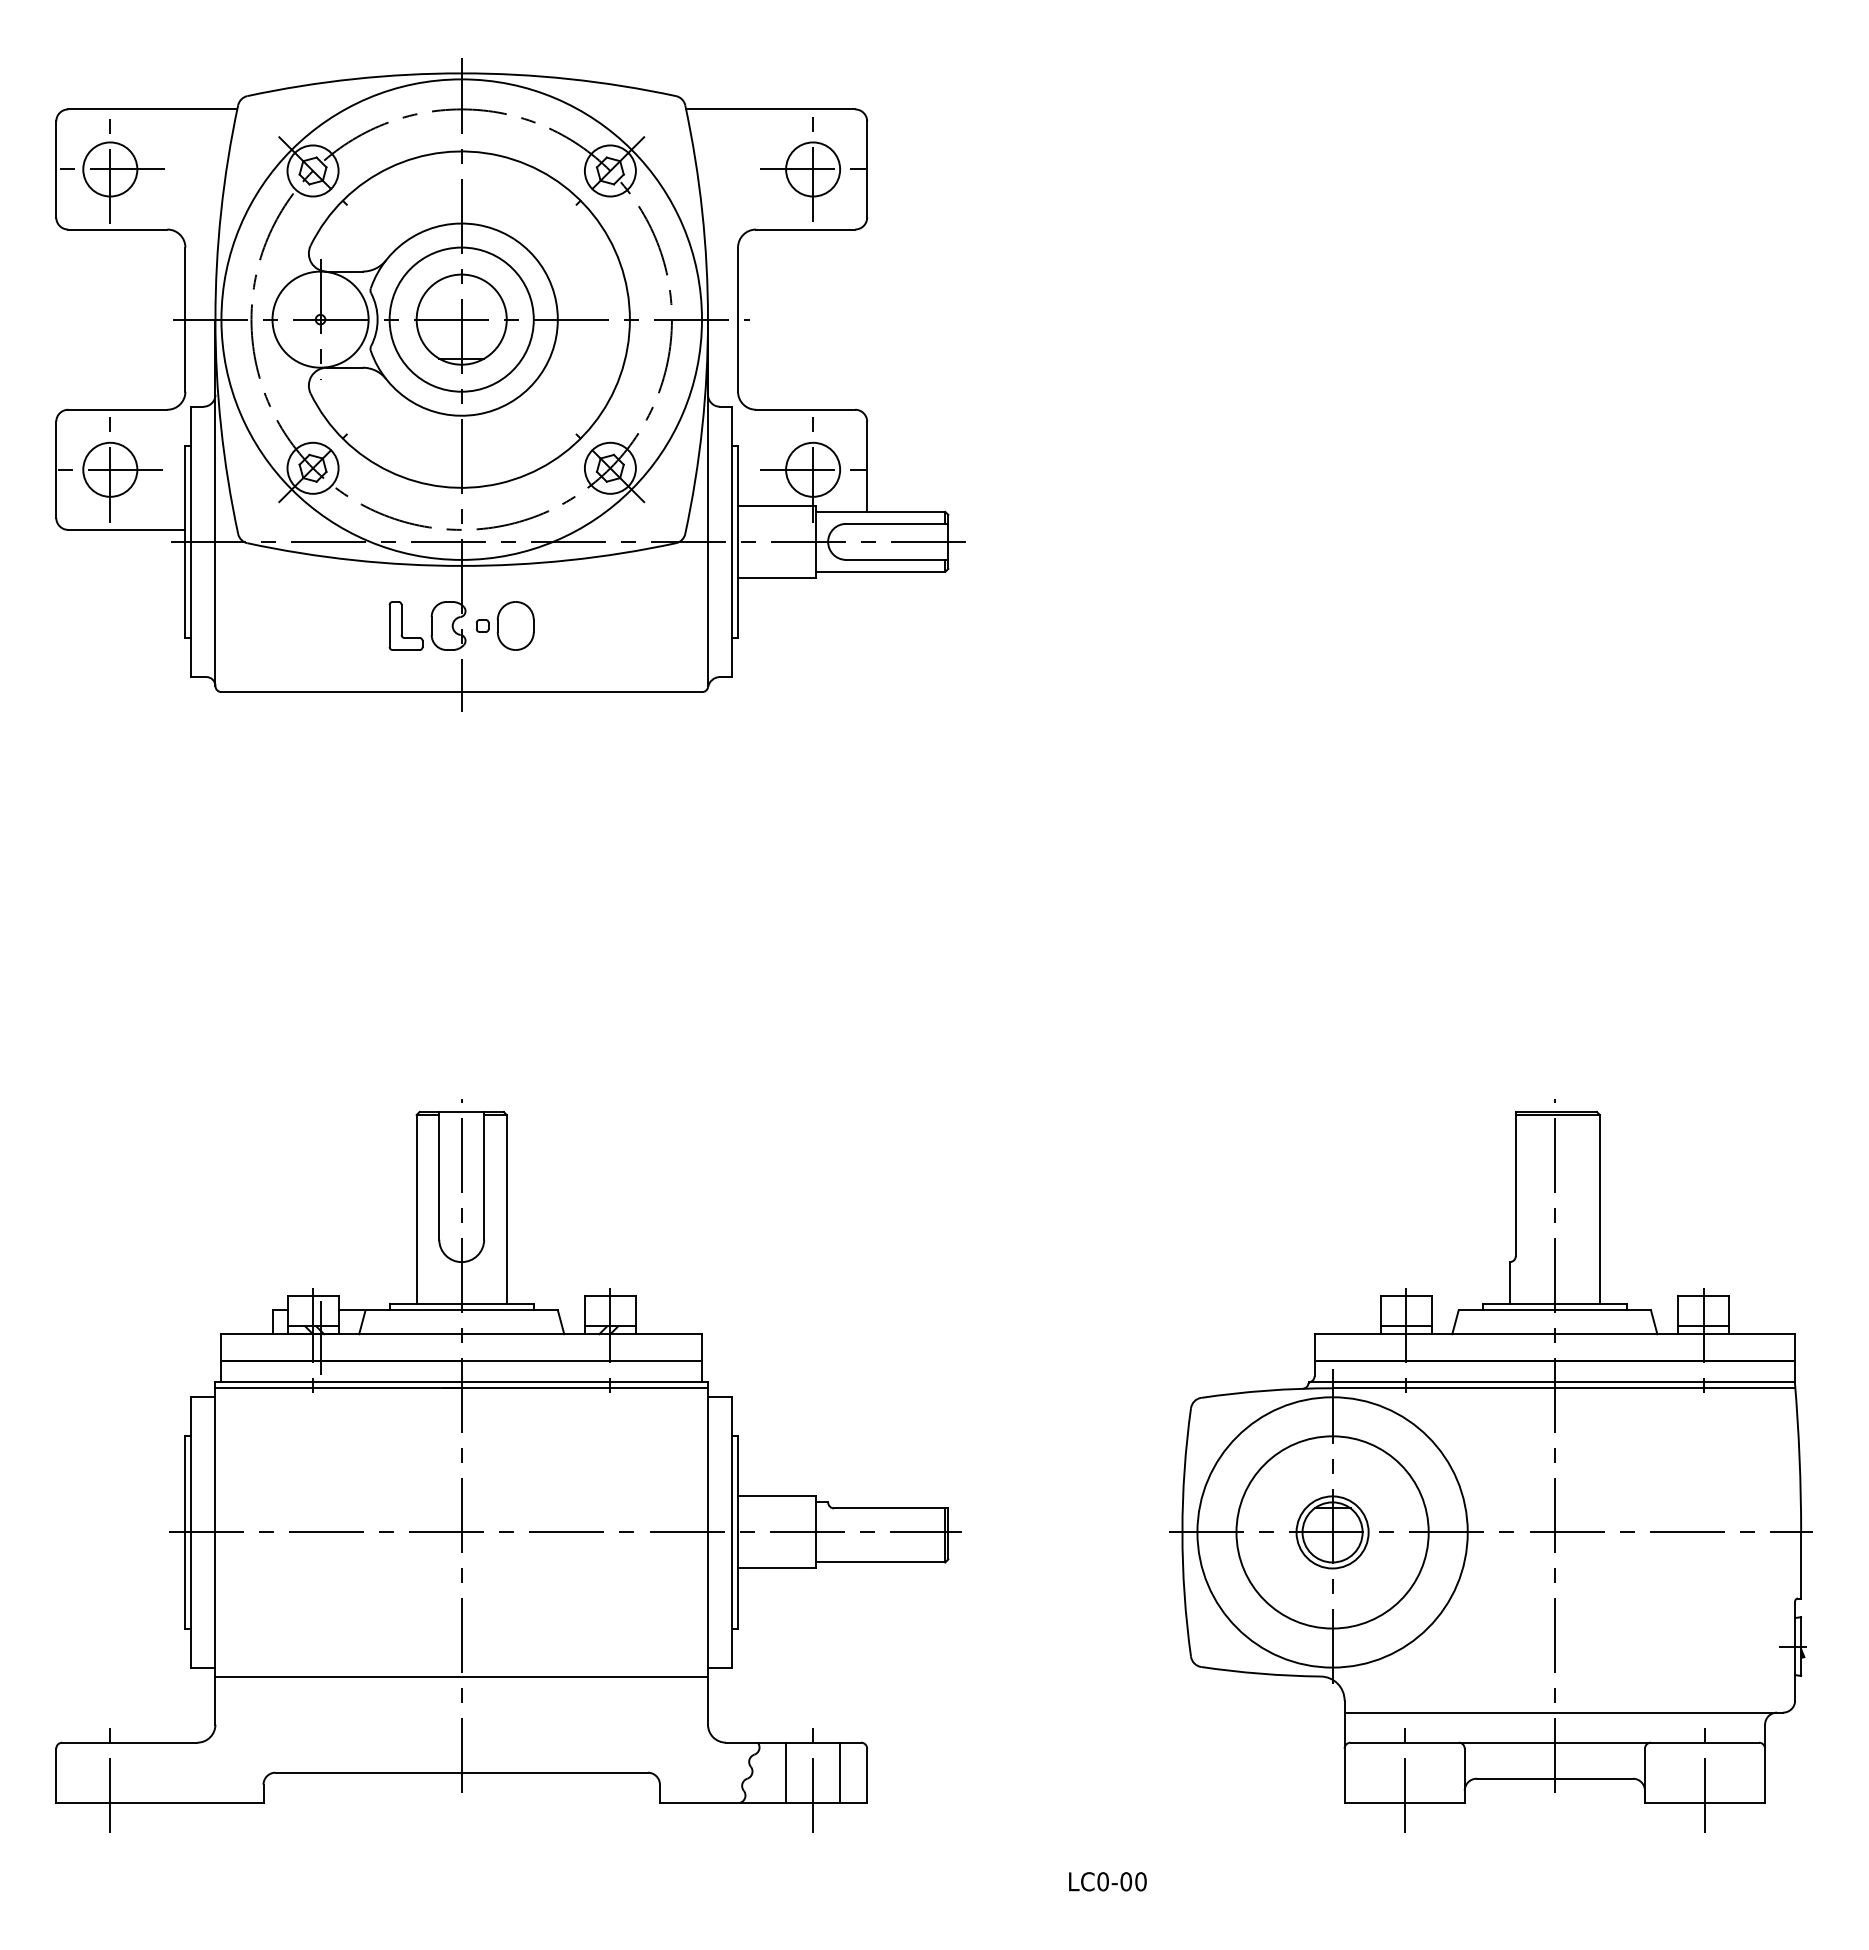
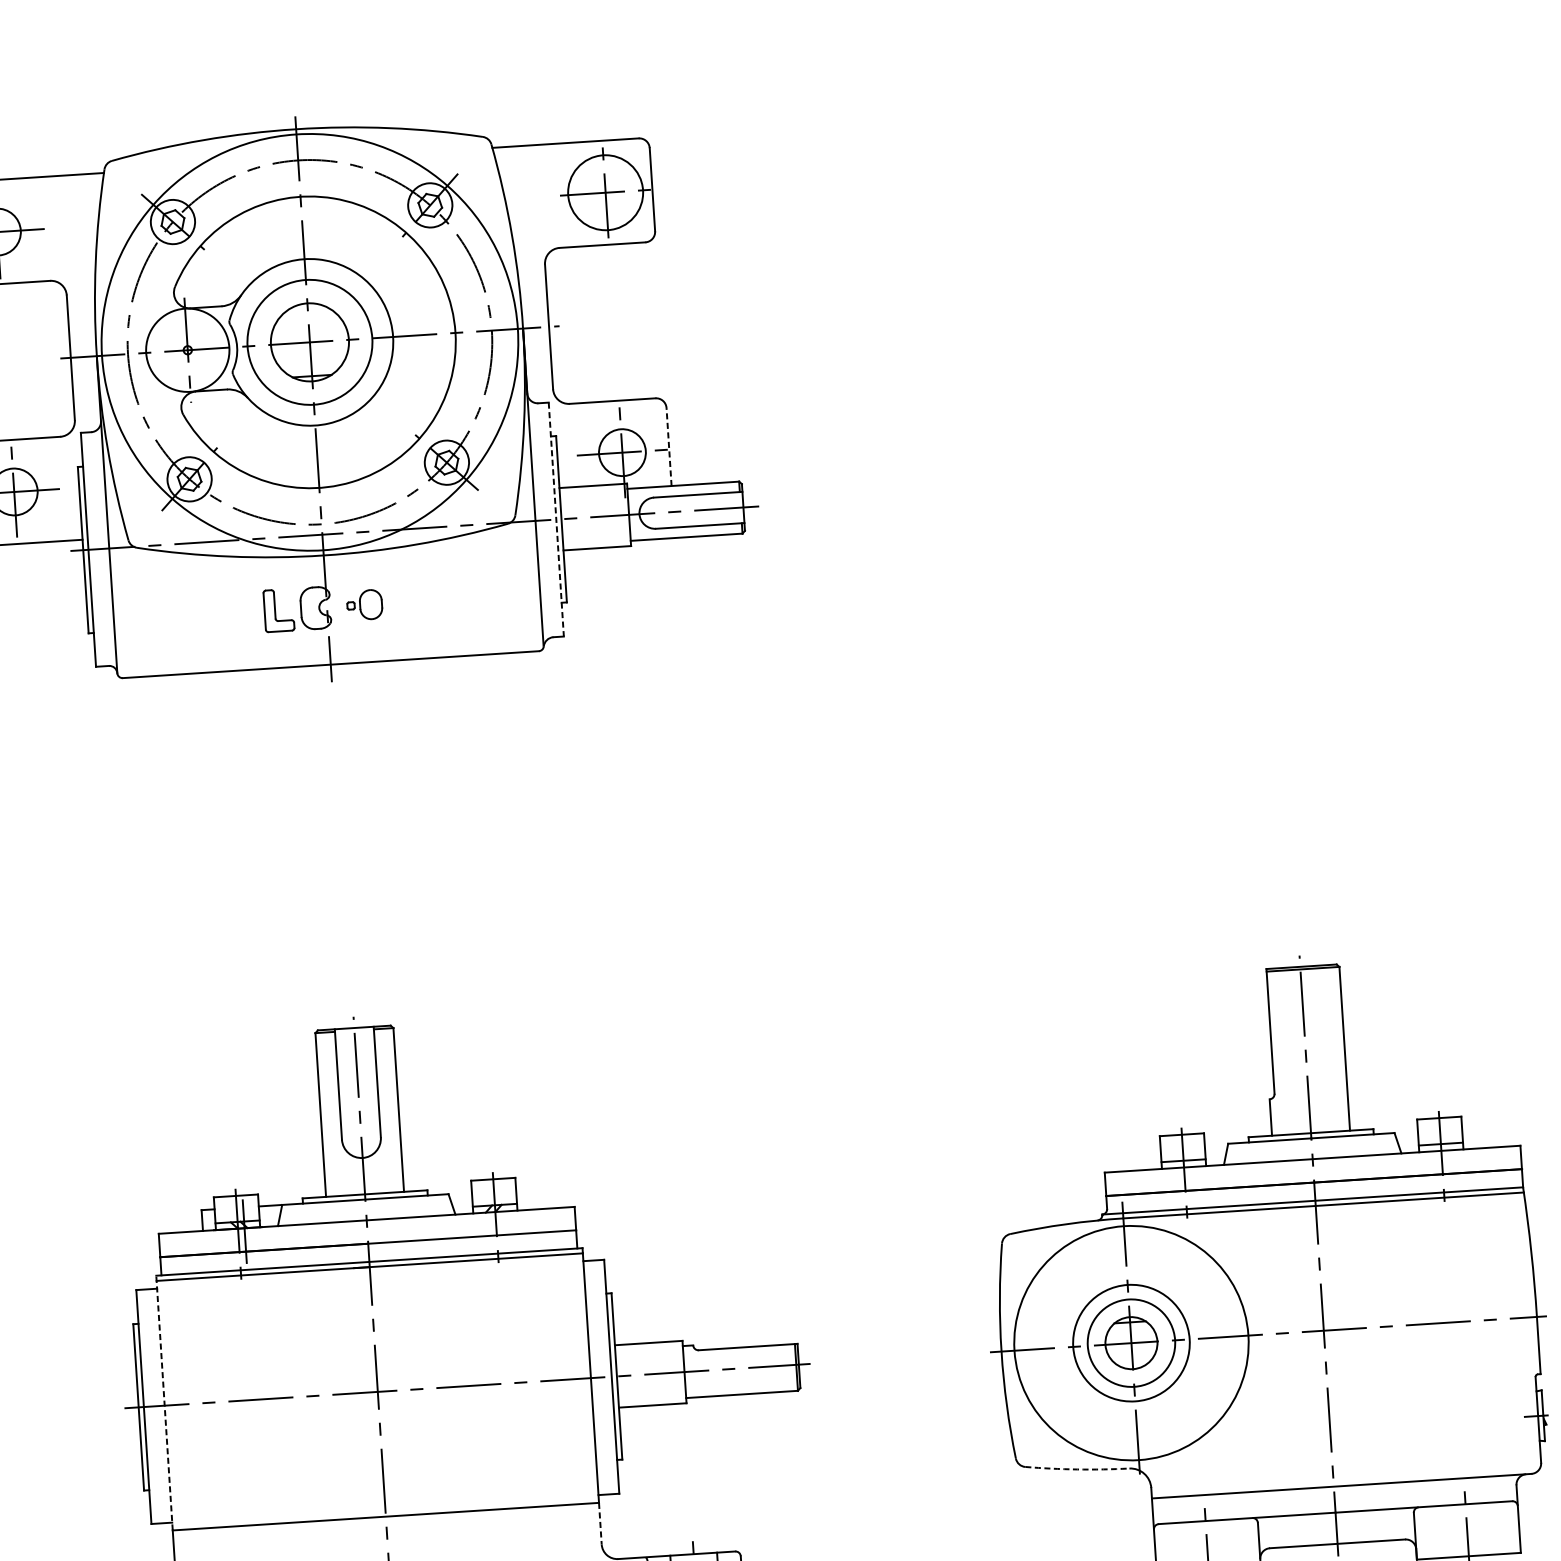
circle: (813, 169) -> (605, 192), size x1.6
line: (867, 466) -> (669, 446), solid -> dashed
line: (732, 542) -> (556, 520), solid -> dashed
part: (504, 625) -> (364, 604), size x0.7
line: (215, 1528) -> (164, 1402), solid -> dashed
circle: (1332, 1532) -> (1131, 1343), size x0.7
circle: (1332, 1532) -> (1131, 1343), size x1.4
arc: (1260, 1673) -> (1076, 1469), solid -> dashed
line: (708, 1701) -> (600, 1524), solid -> dashed

